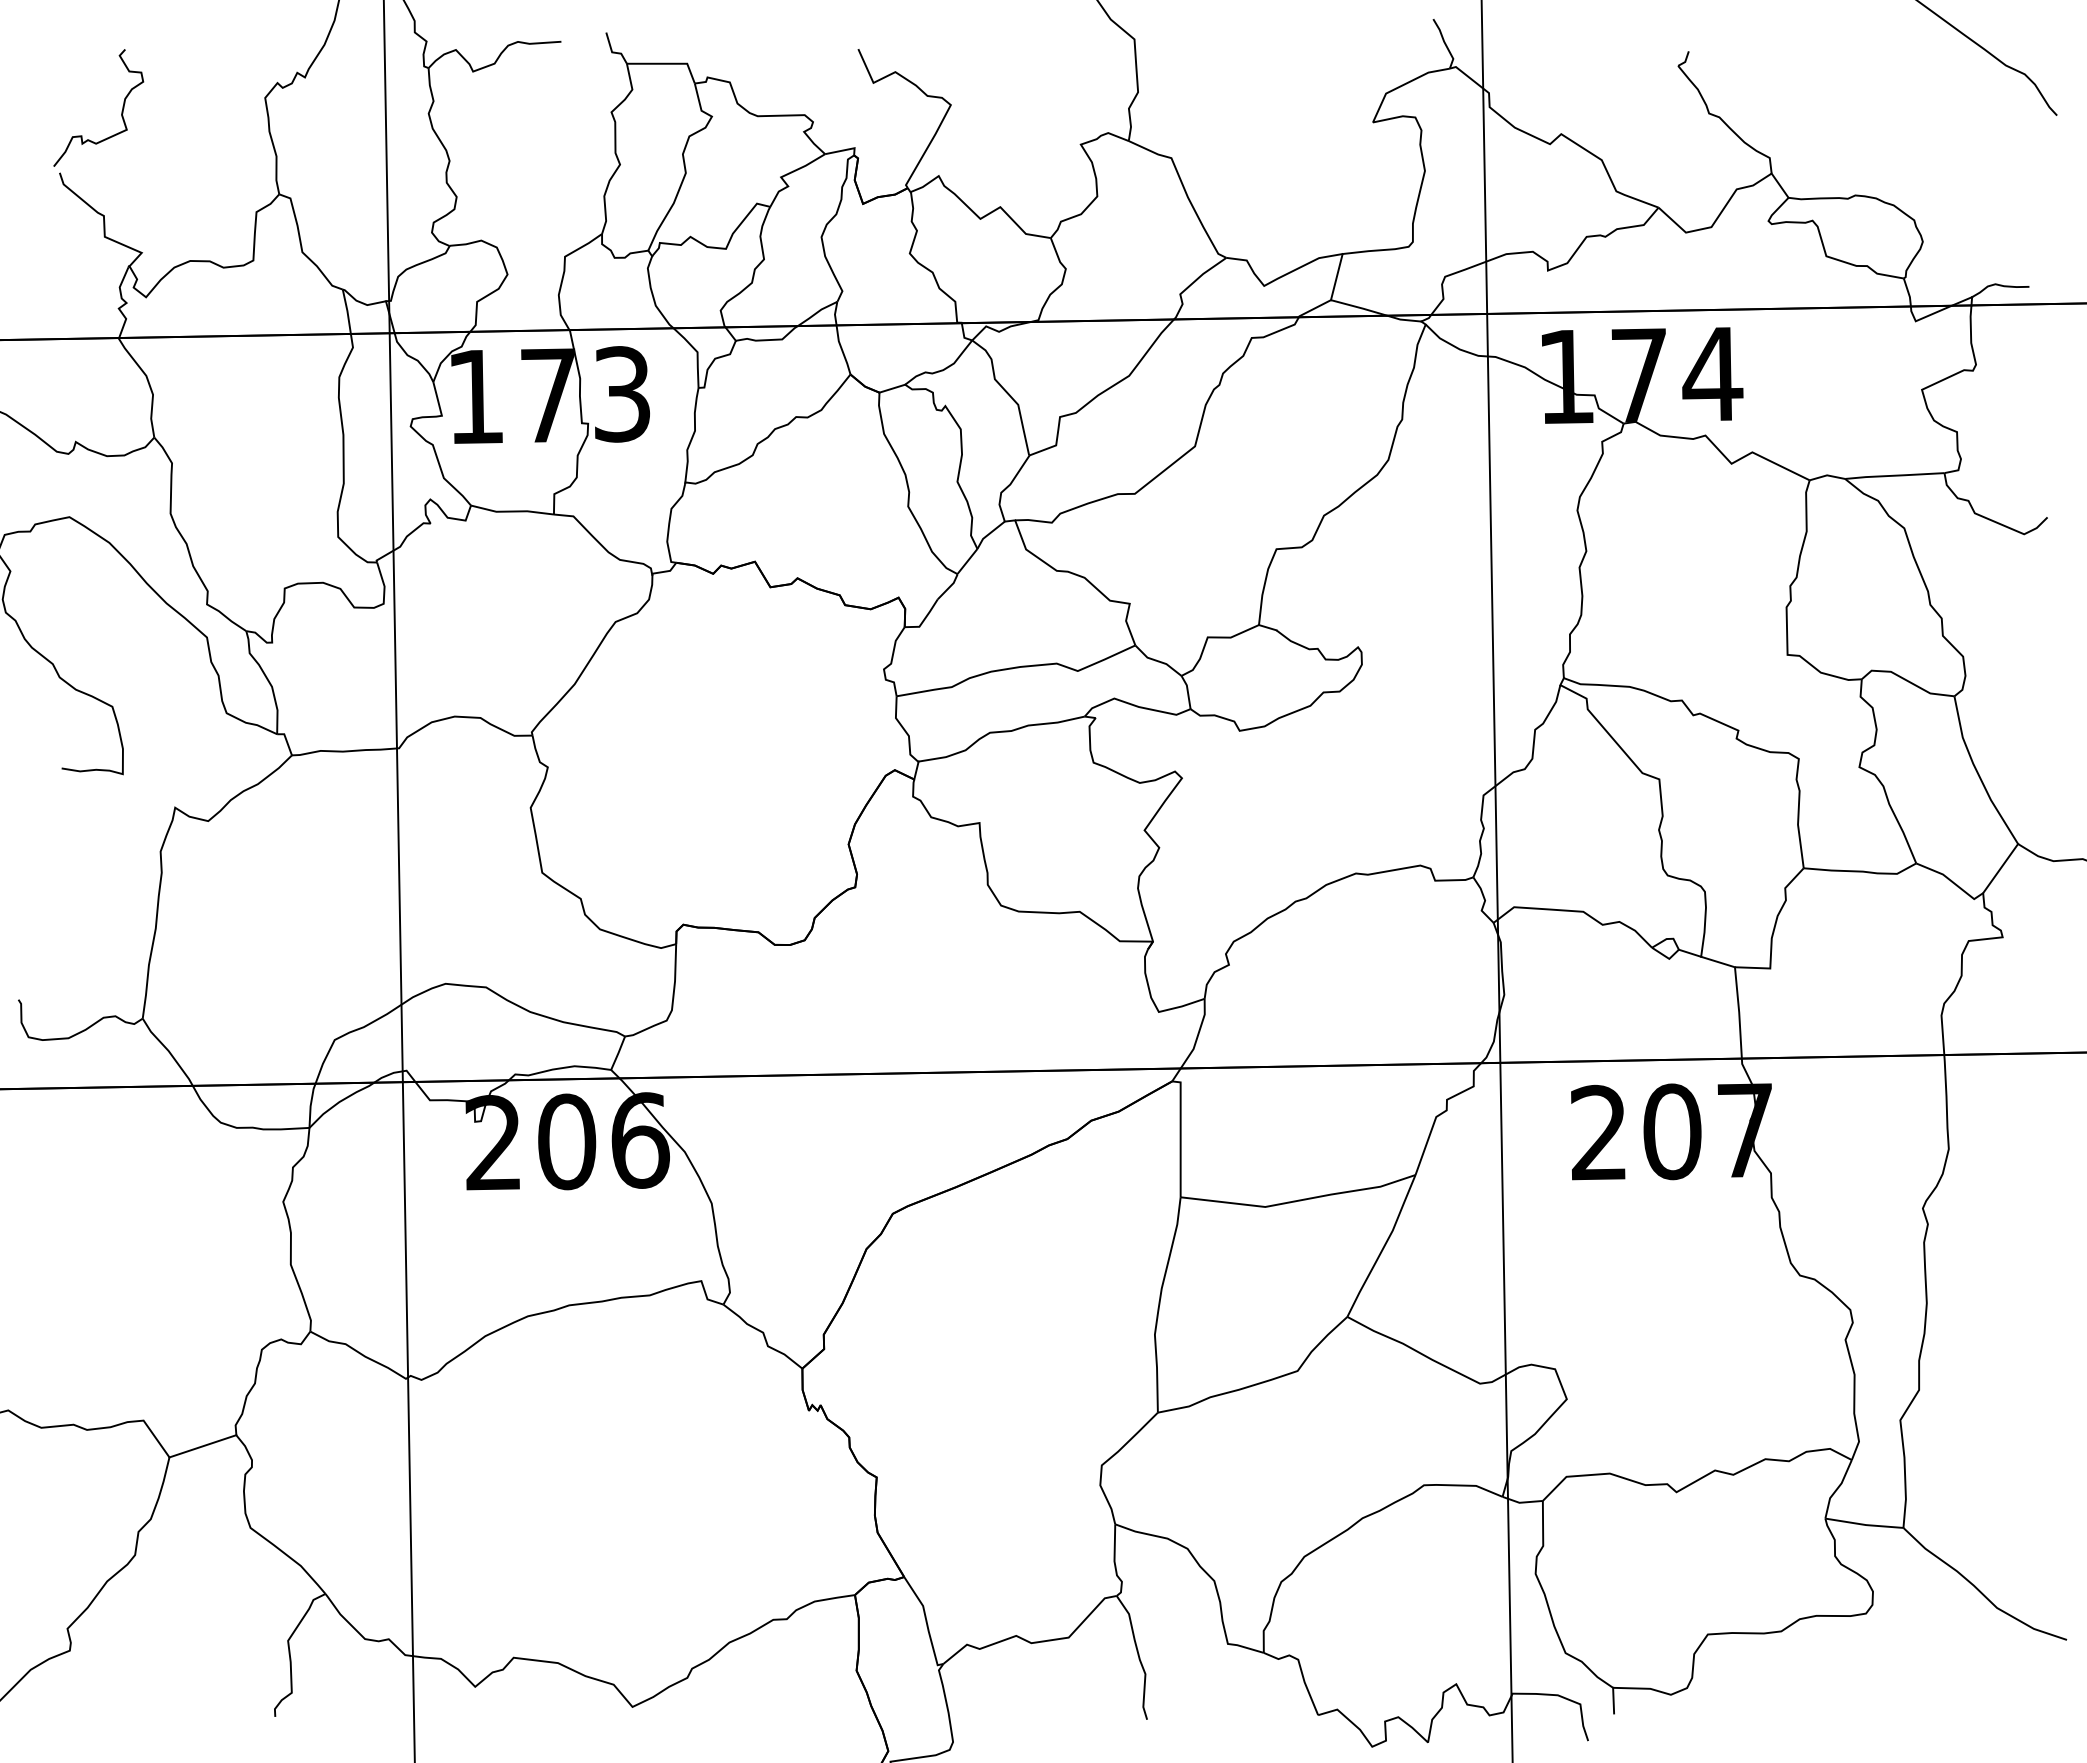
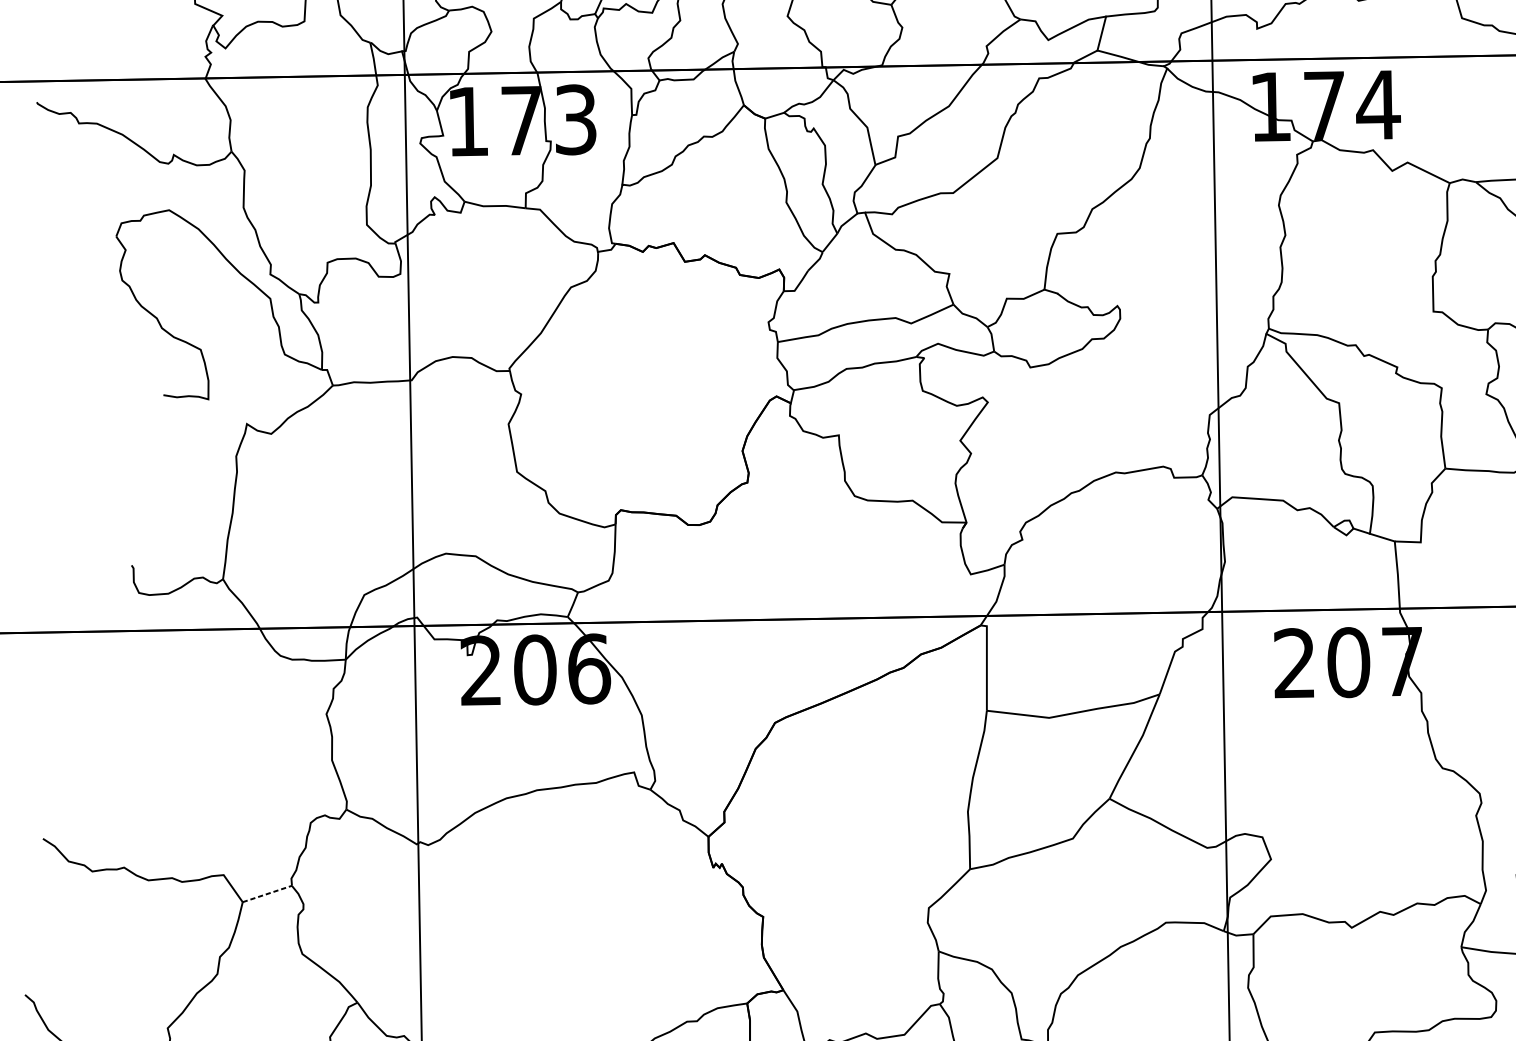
line: (203, 1446) -> (267, 894), solid -> dashed

